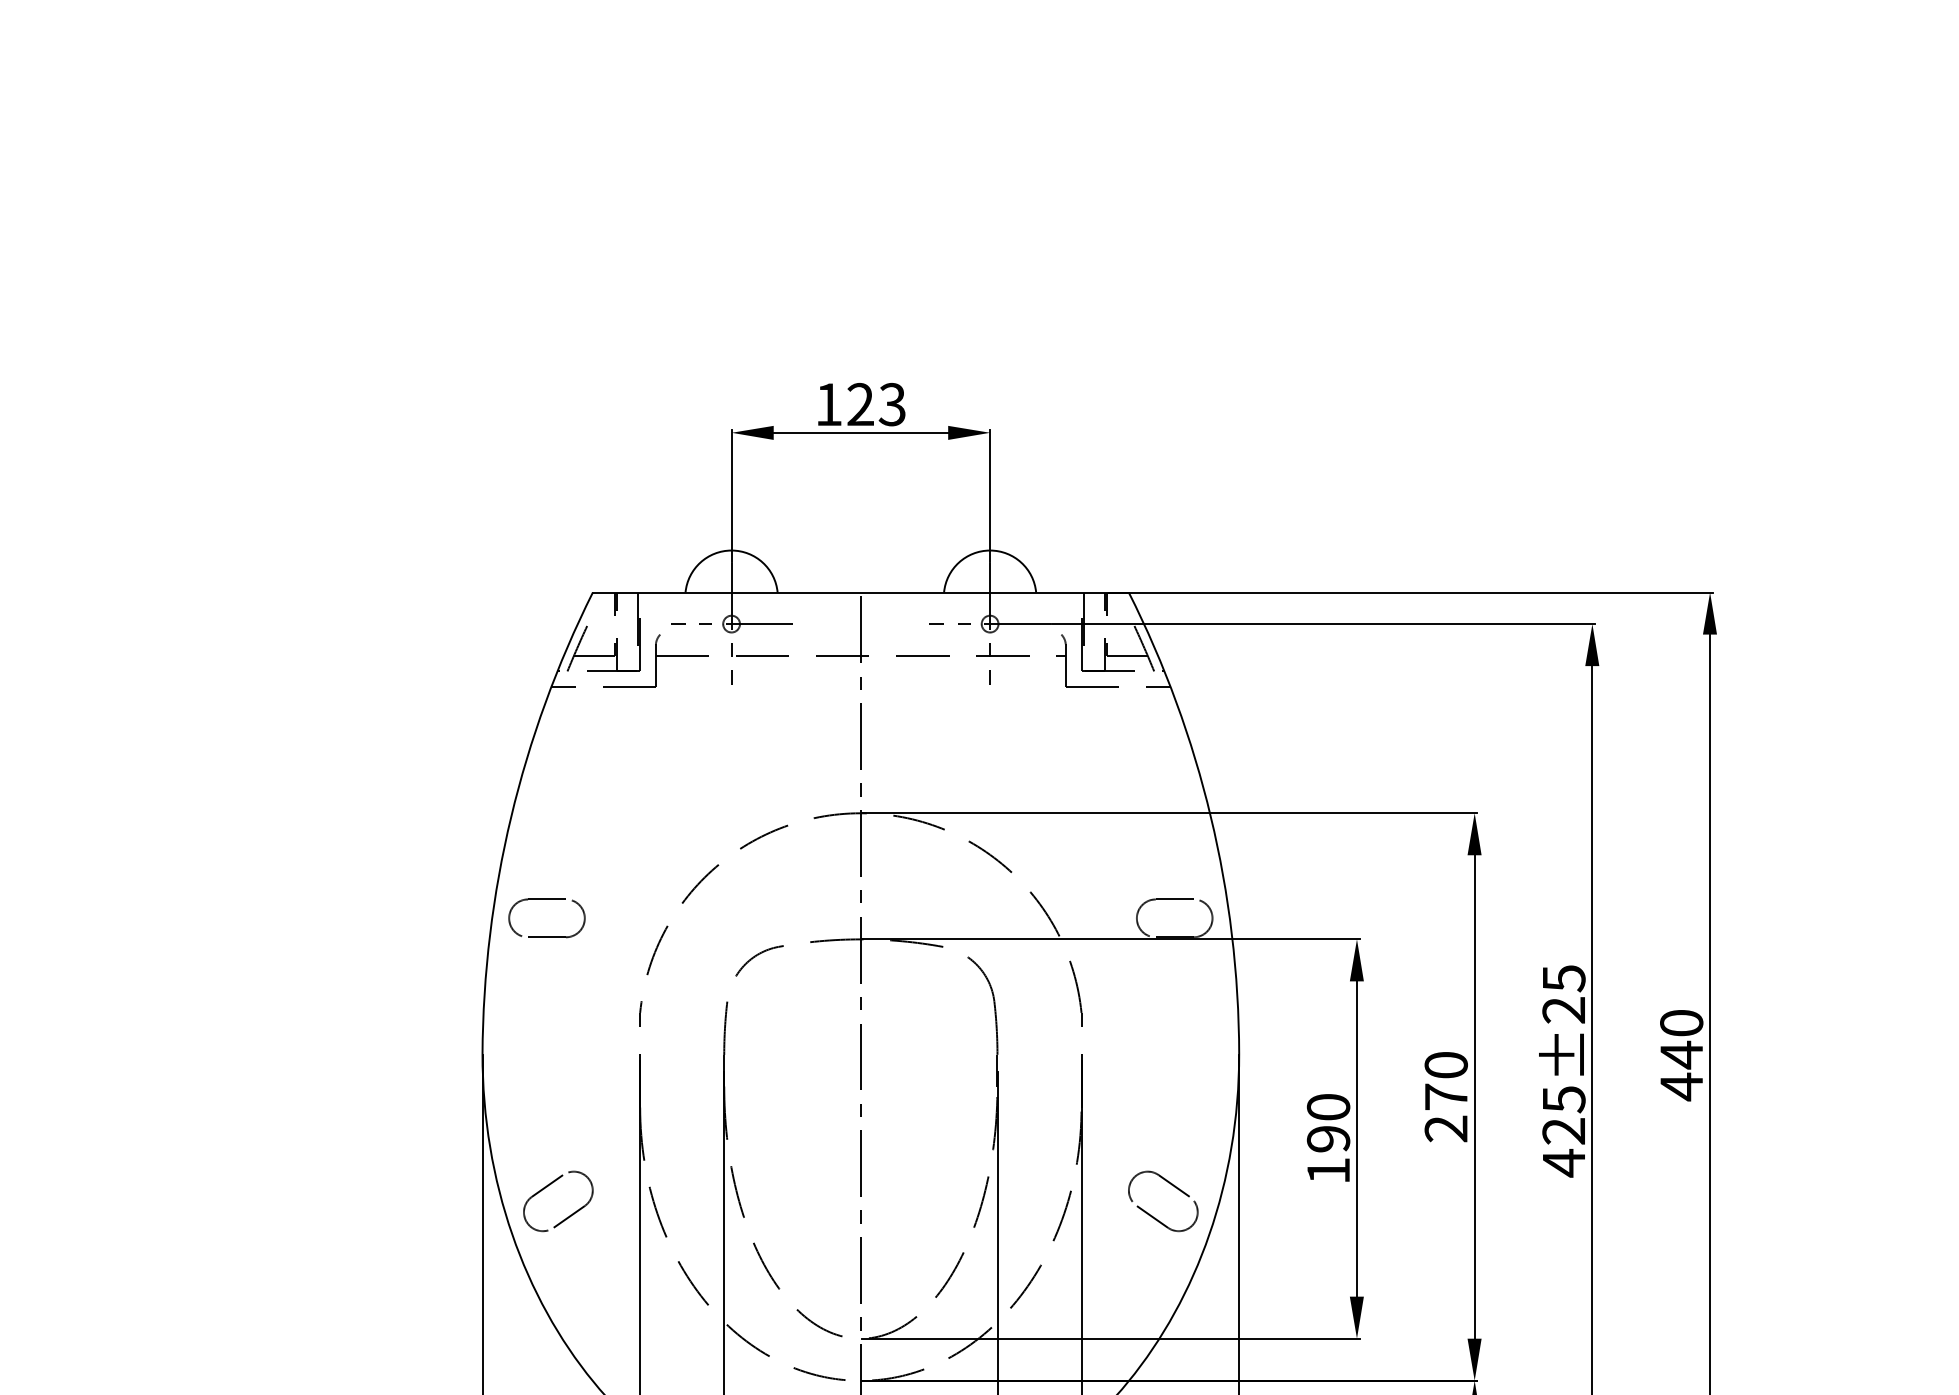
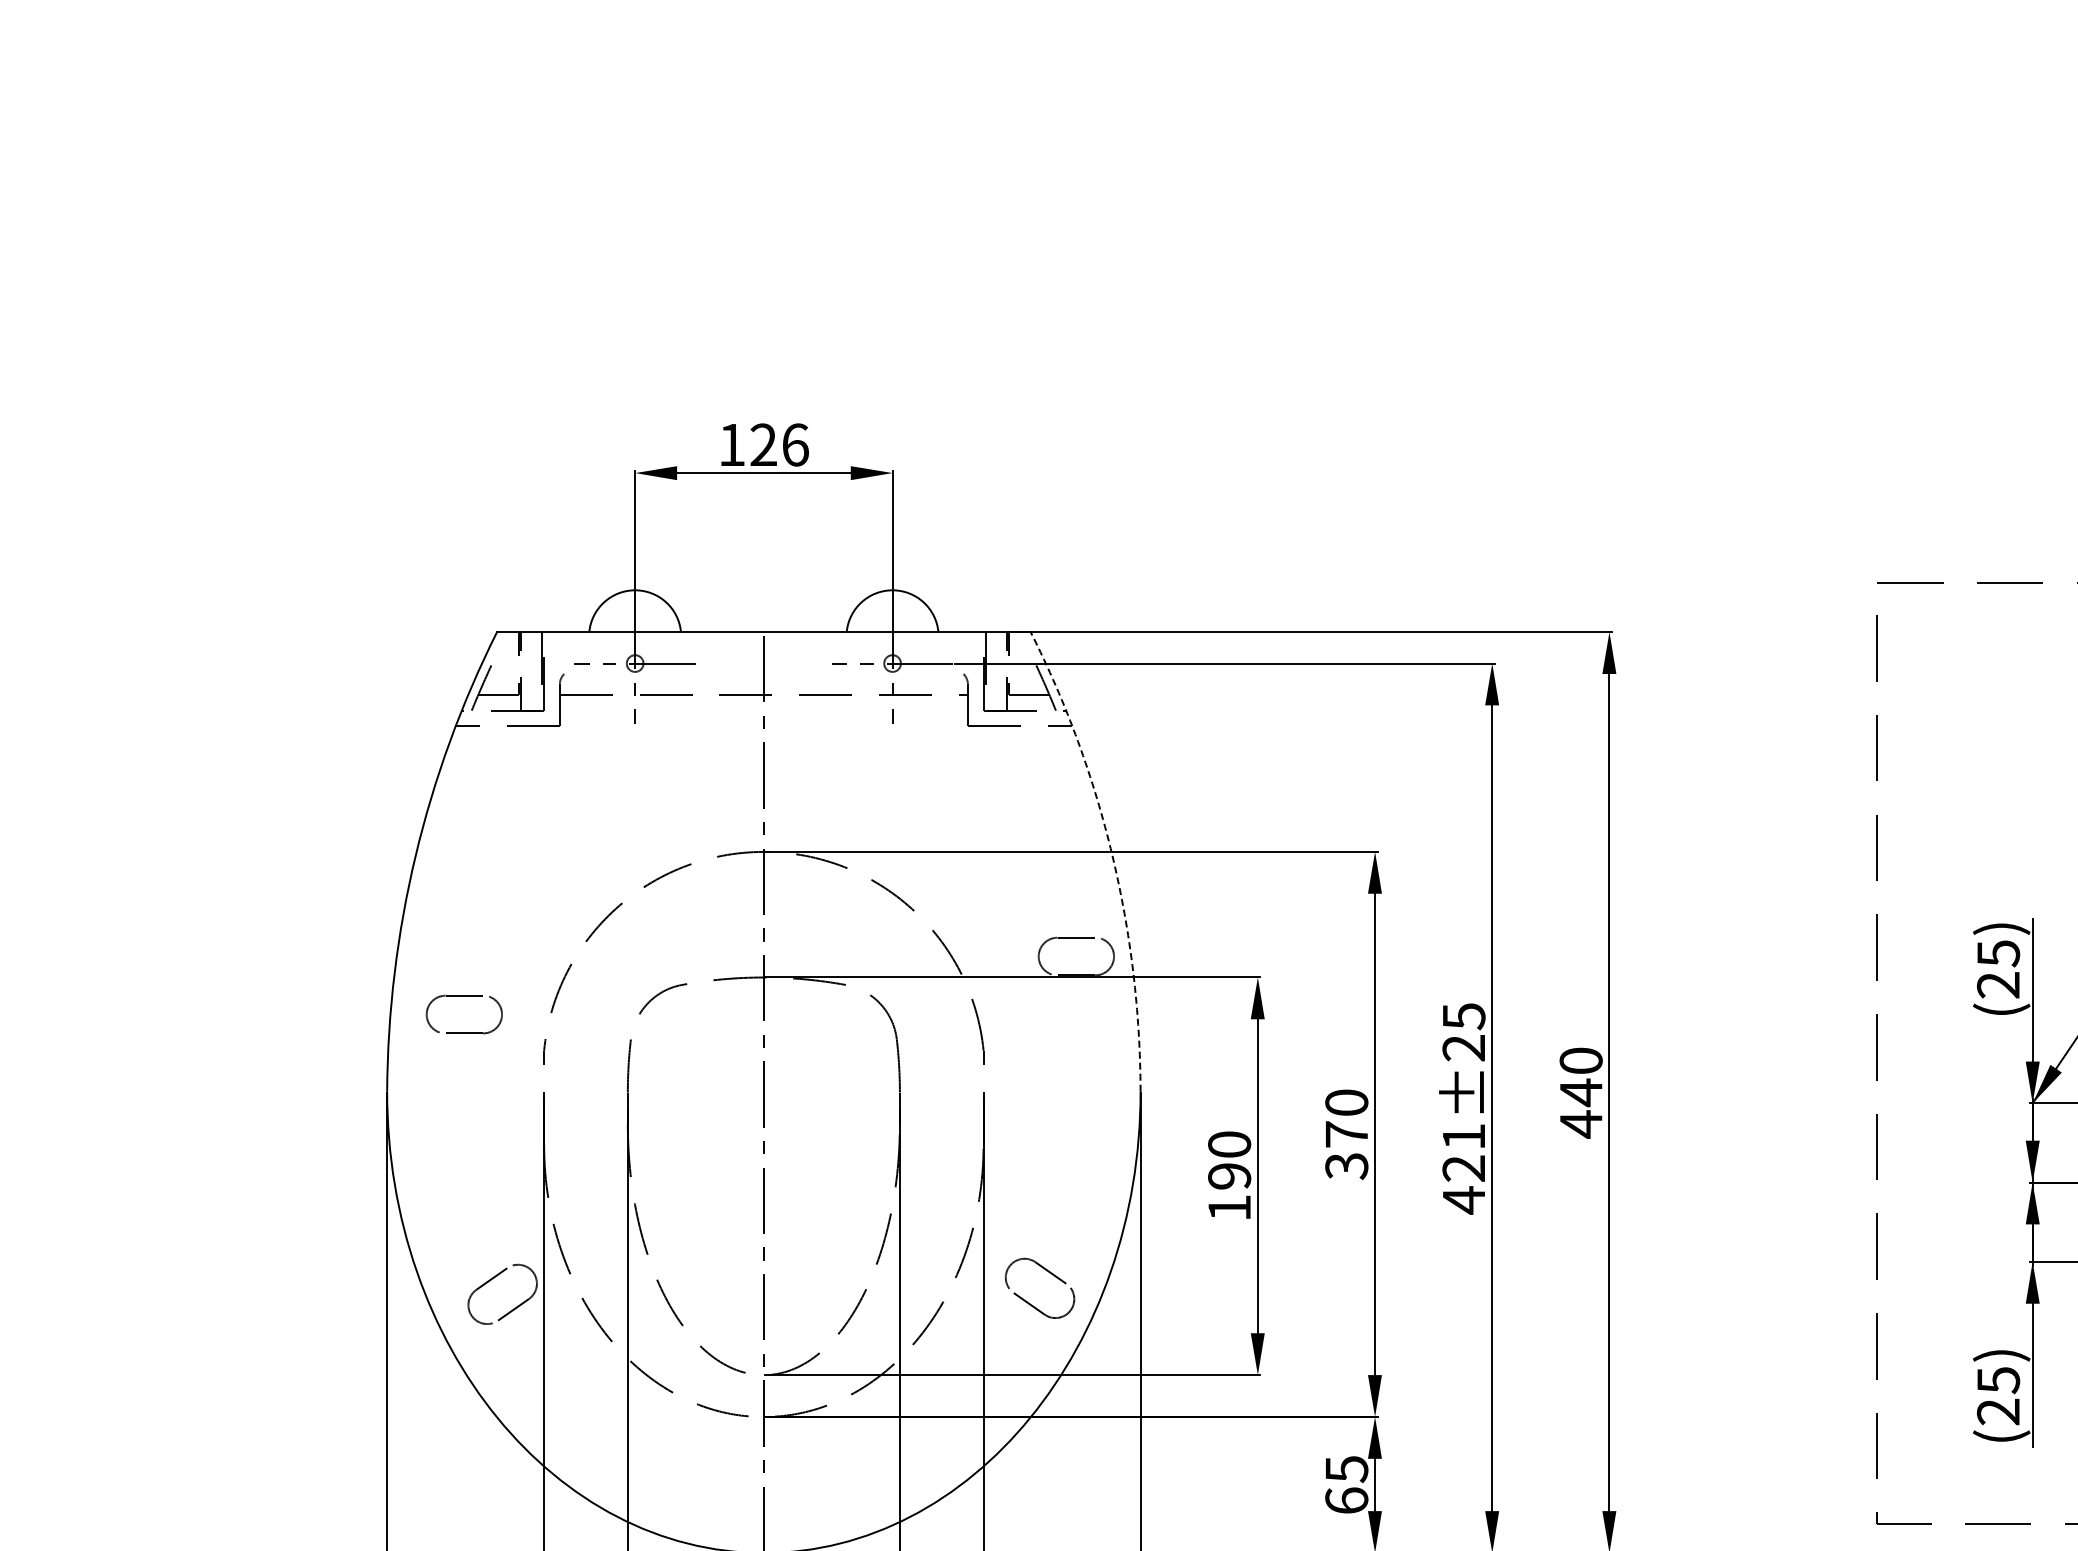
text: (891, 404) -> (794, 444), 123 -> 126
arc: (1210, 816) -> (1112, 855), solid -> dashed
part: (546, 900) -> (463, 996), moved
text: (1564, 1100) -> (1464, 1137), 425±25 -> 421±25
text: (1445, 1129) -> (1346, 1166), 270 -> 370
part: (1172, 1186) -> (1049, 1273), moved
part: (546, 1188) -> (490, 1281), moved

